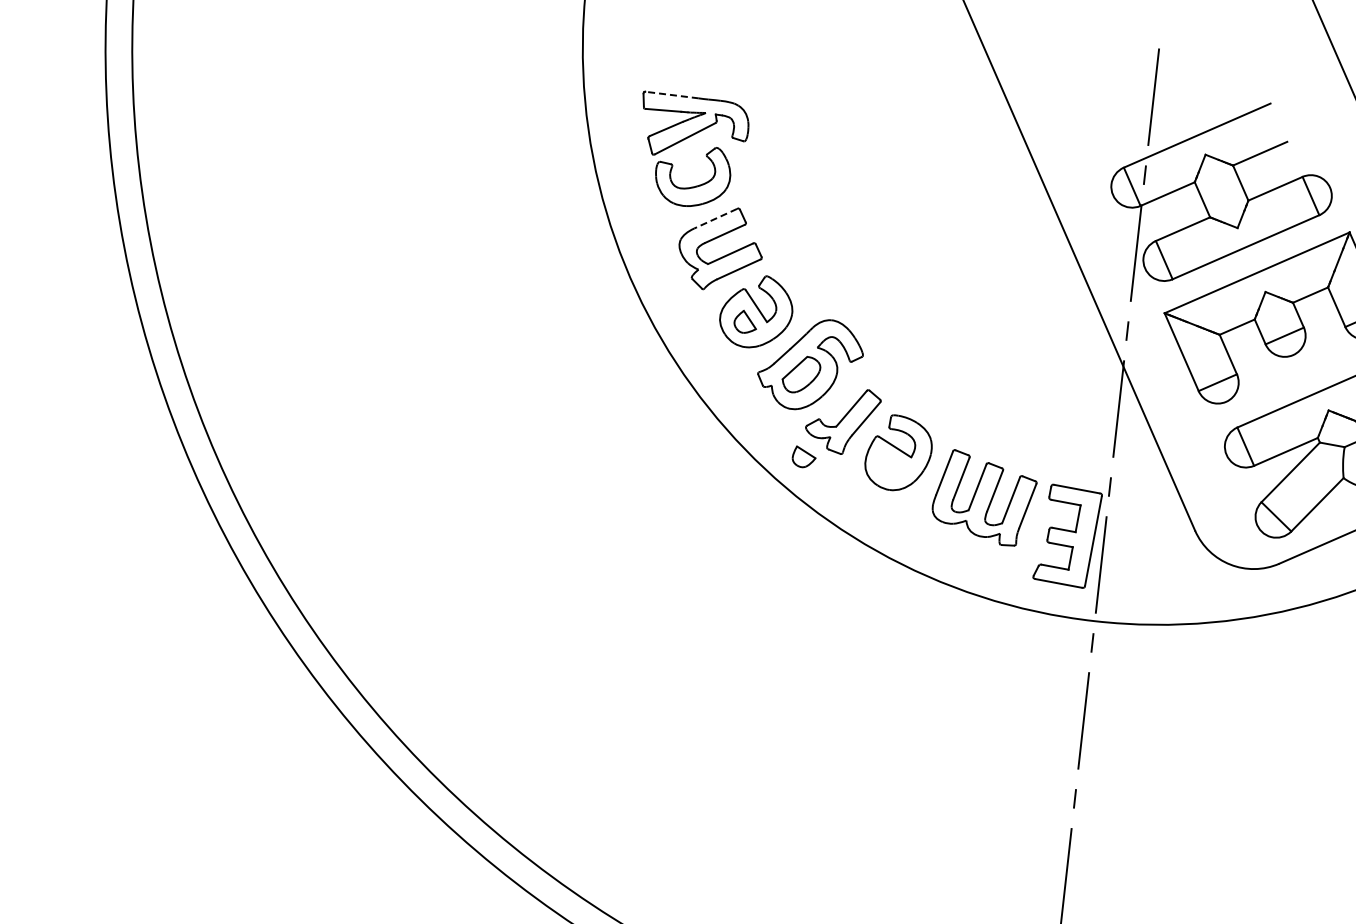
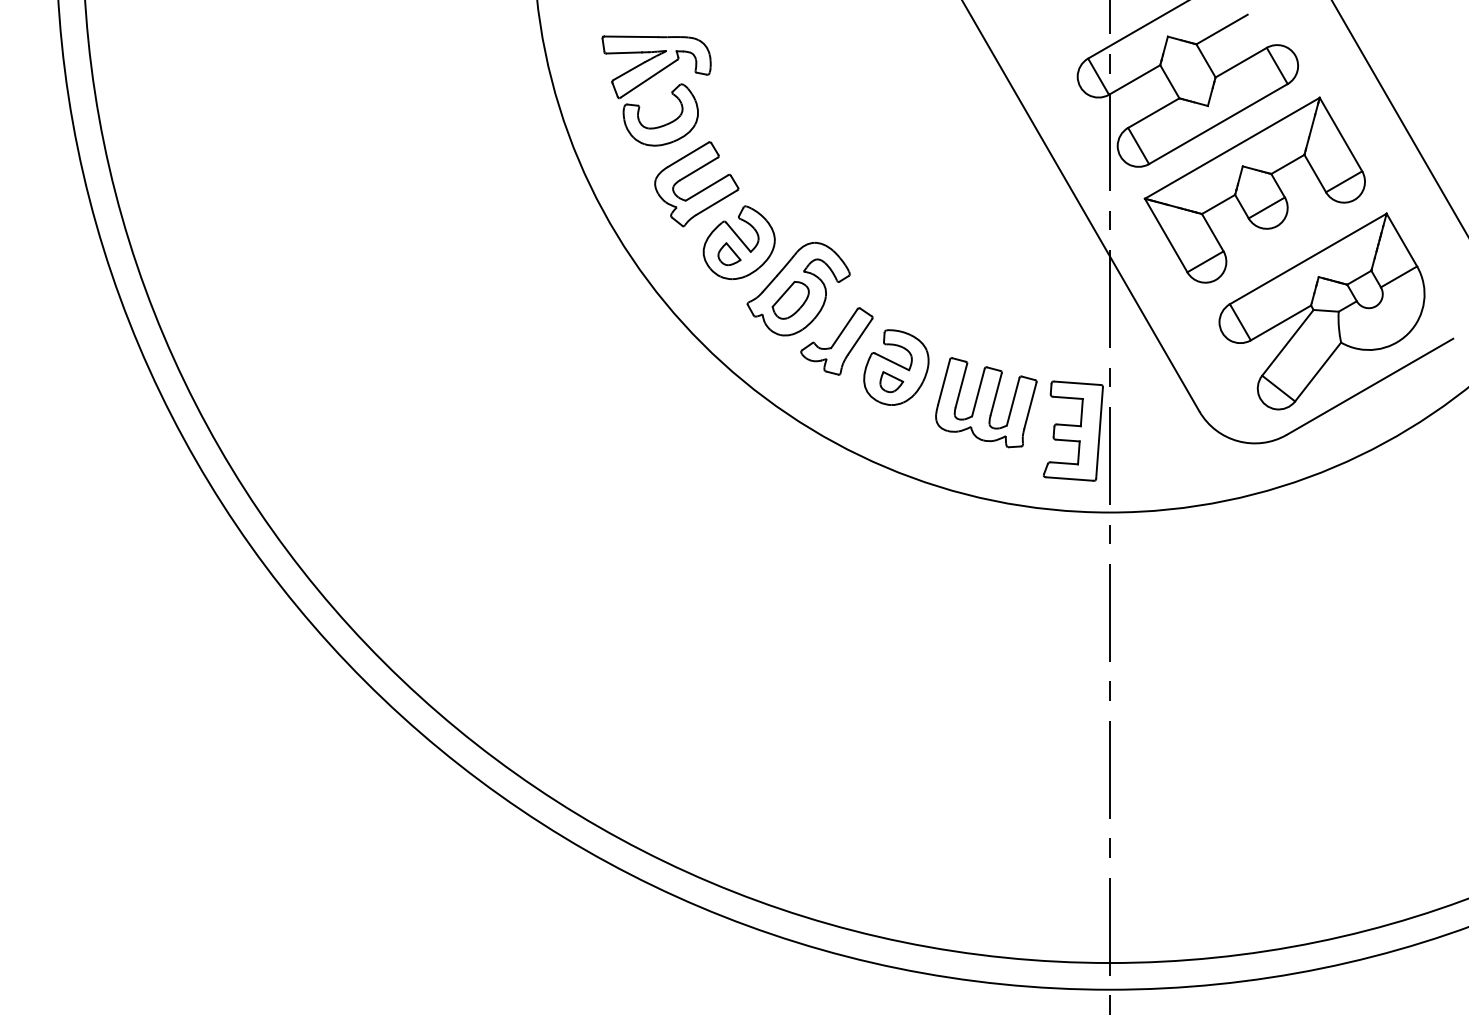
line: (672, 94) -> (631, 36), dashed -> solid
line: (716, 218) -> (688, 154), dashed -> solid
part: (803, 457) -> (891, 382), moved

